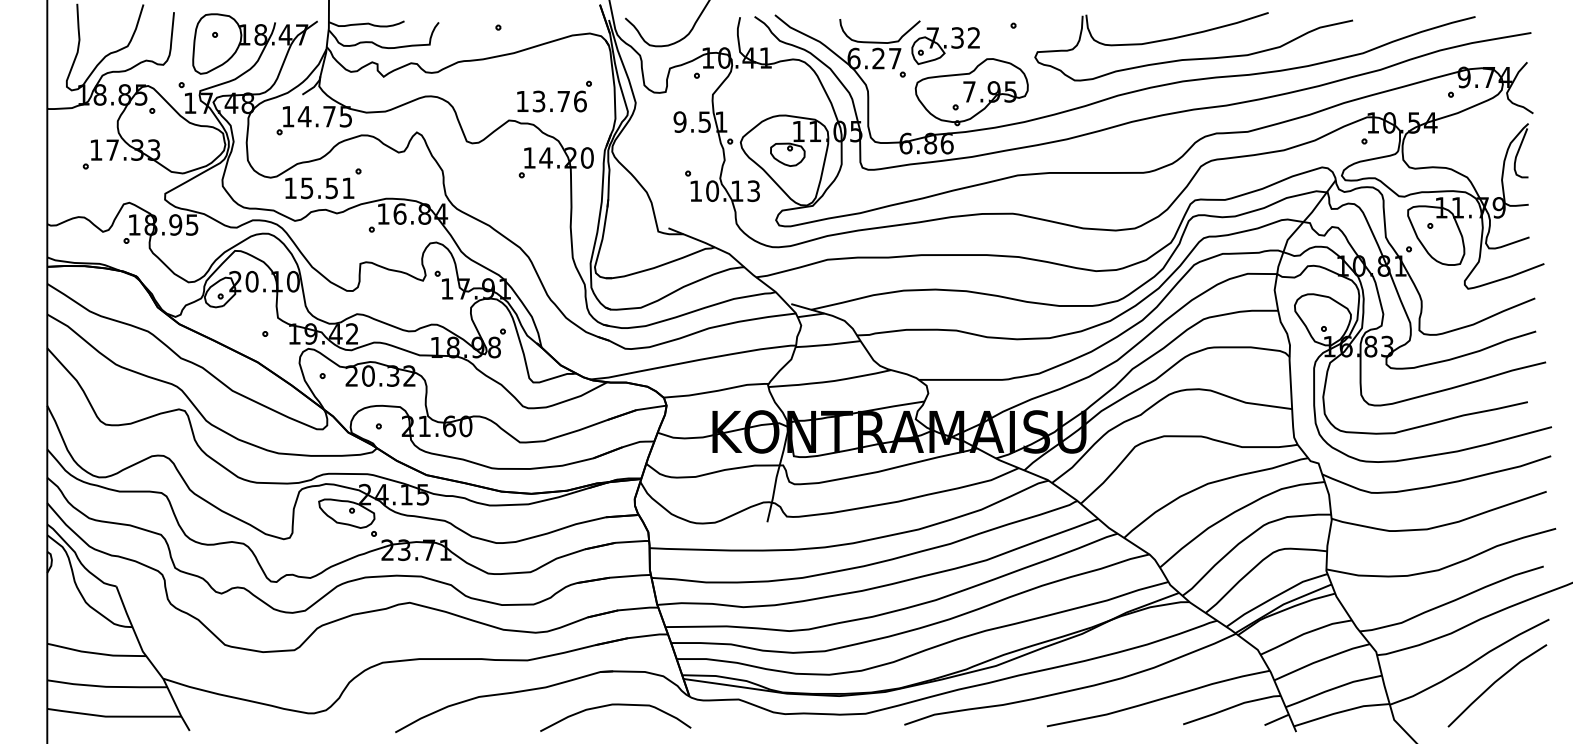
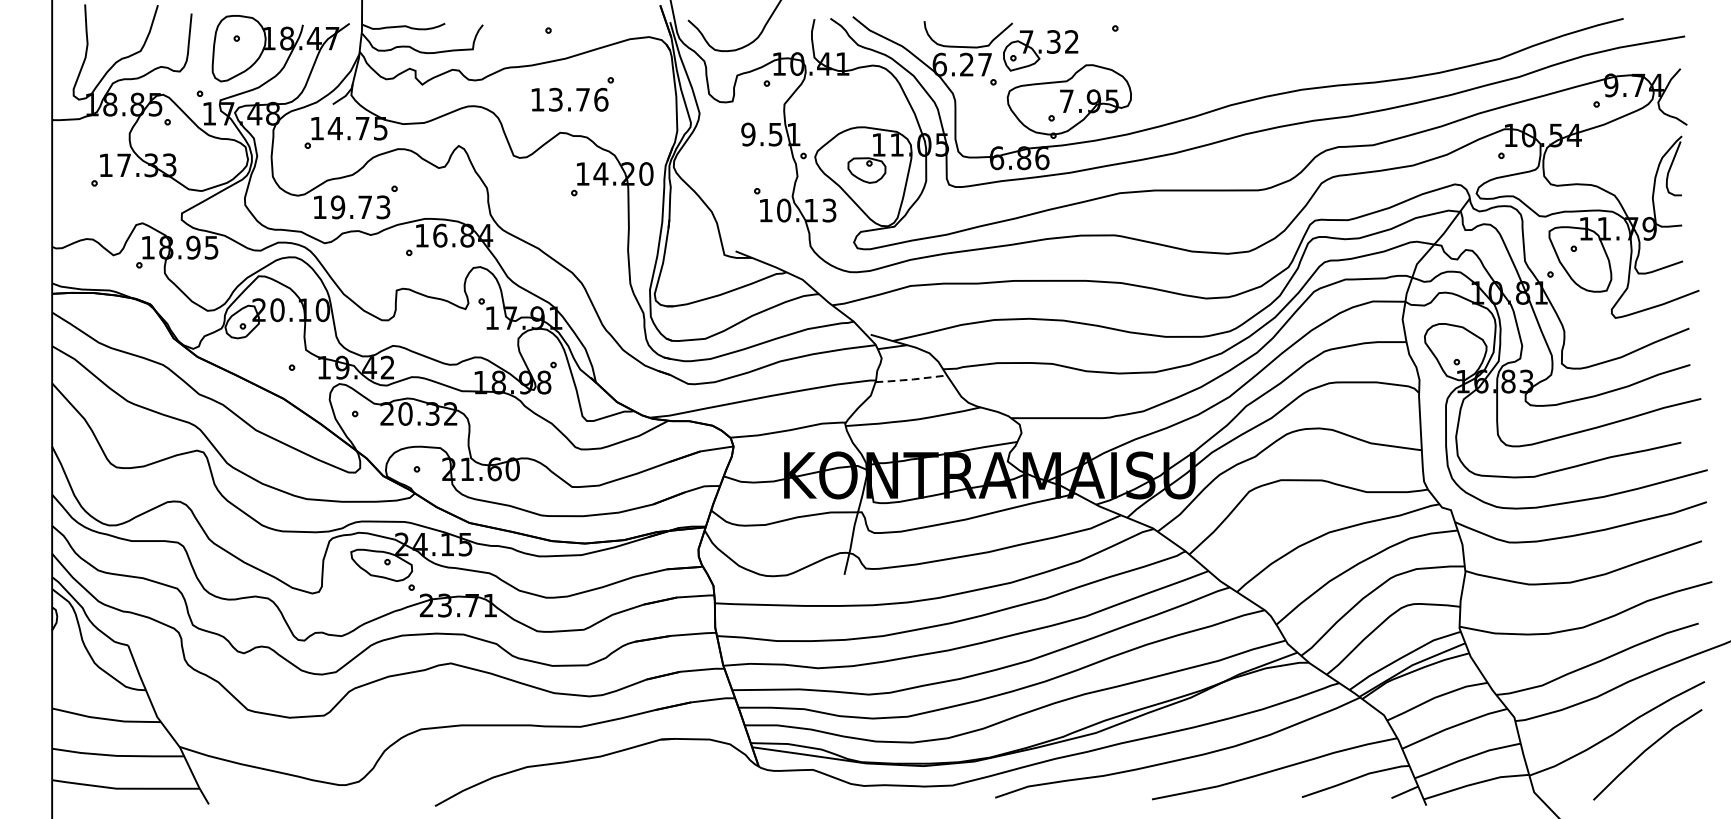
part: (1192, 35) -> (1312, 39), removed
part: (554, 96) -> (572, 94), moved
text: (327, 188) -> (360, 207), 15.51 -> 19.73
line: (828, 344) -> (911, 379), solid -> dashed
curve: (615, 705) -> (677, 776), removed

